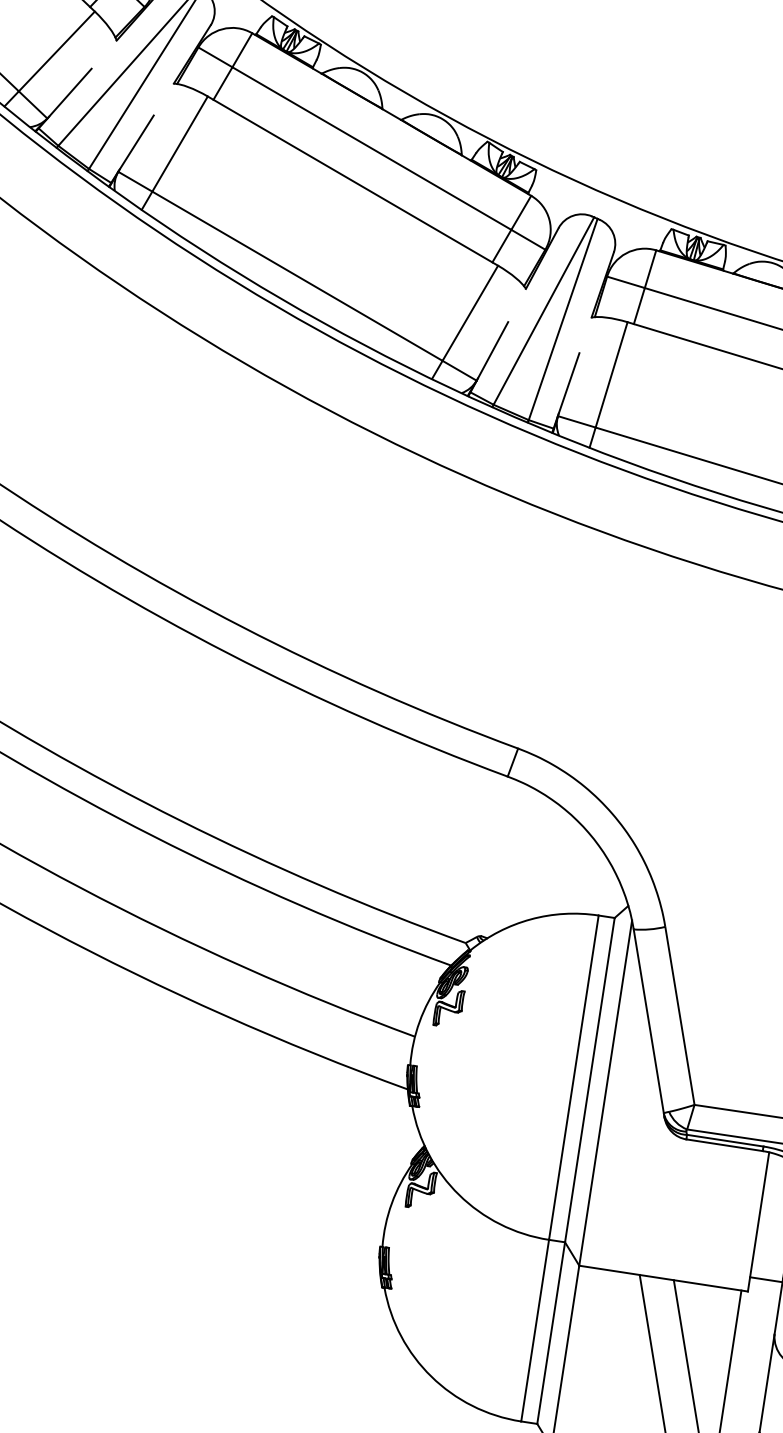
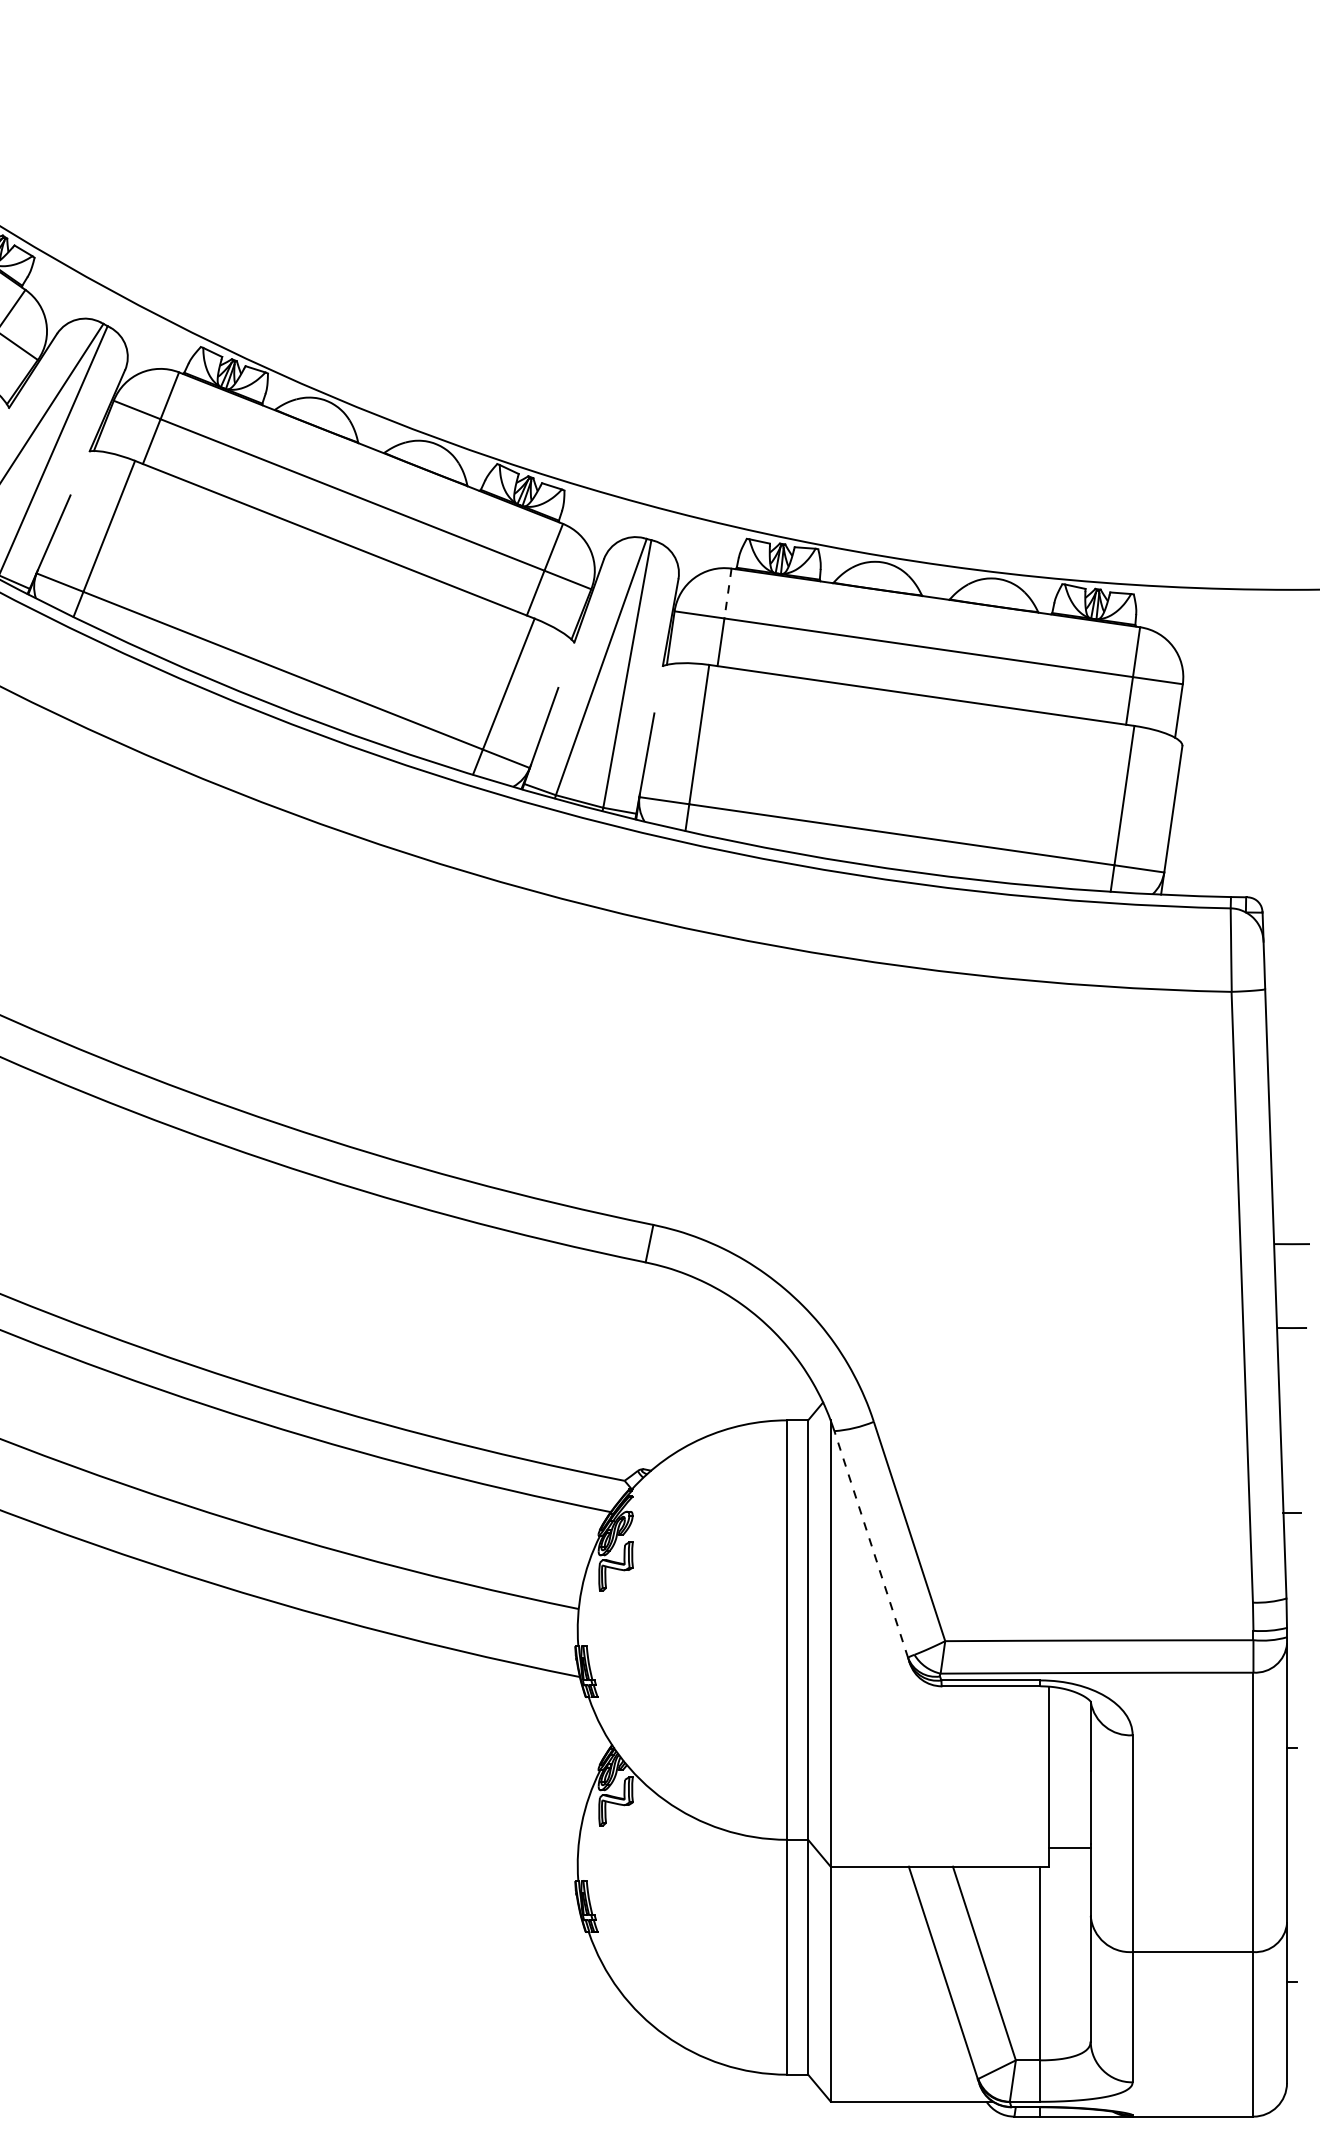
line: (650, 269) -> (727, 594), solid -> dashed
line: (648, 1021) -> (871, 1544), solid -> dashed

